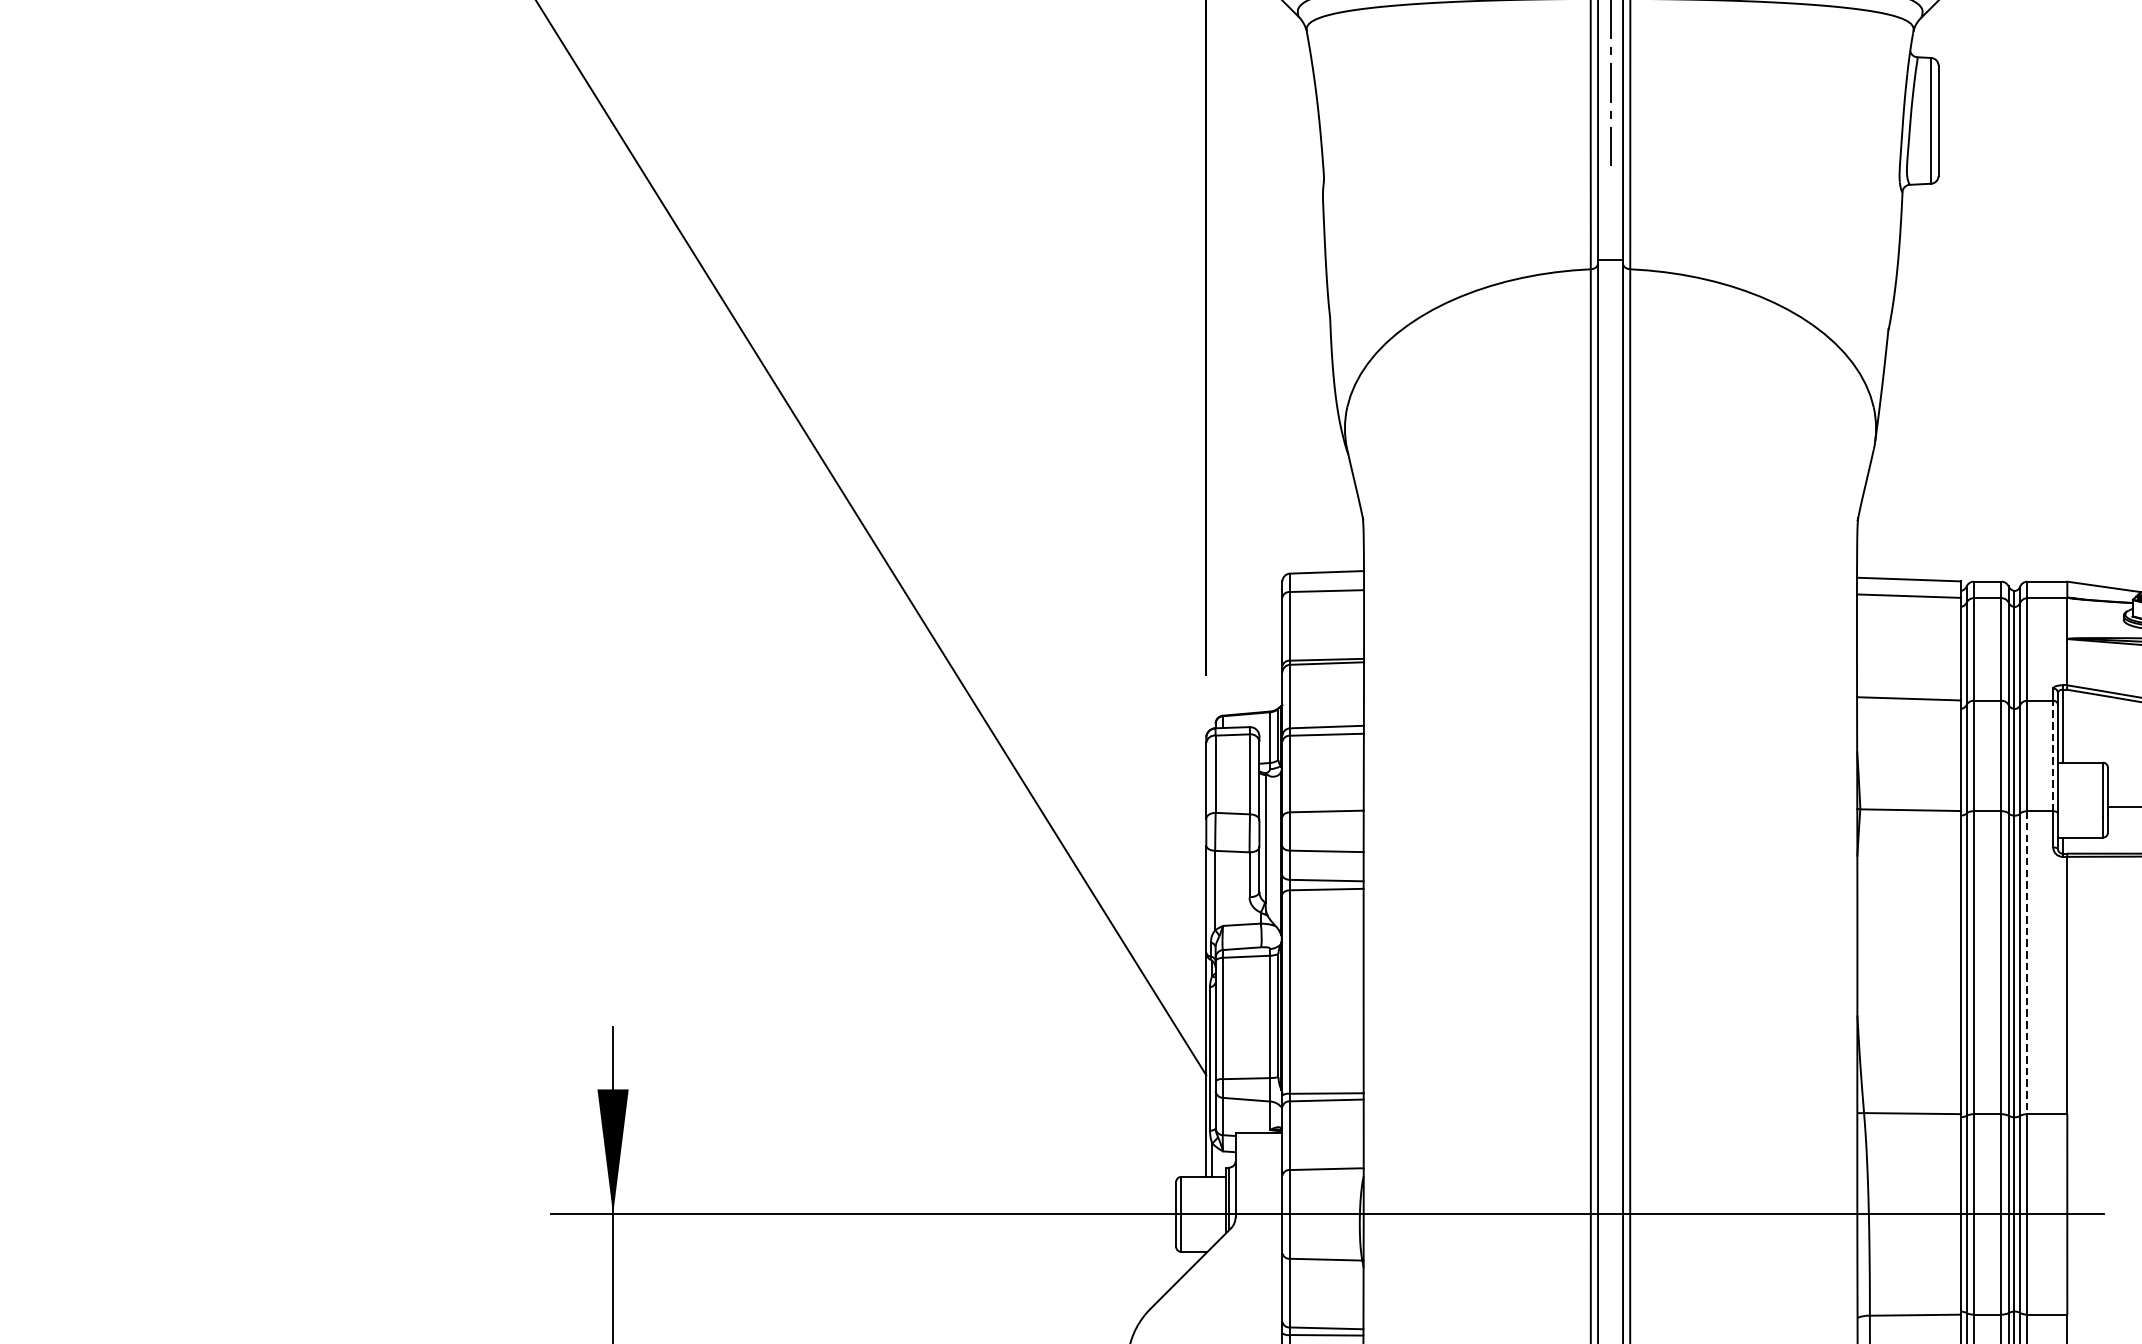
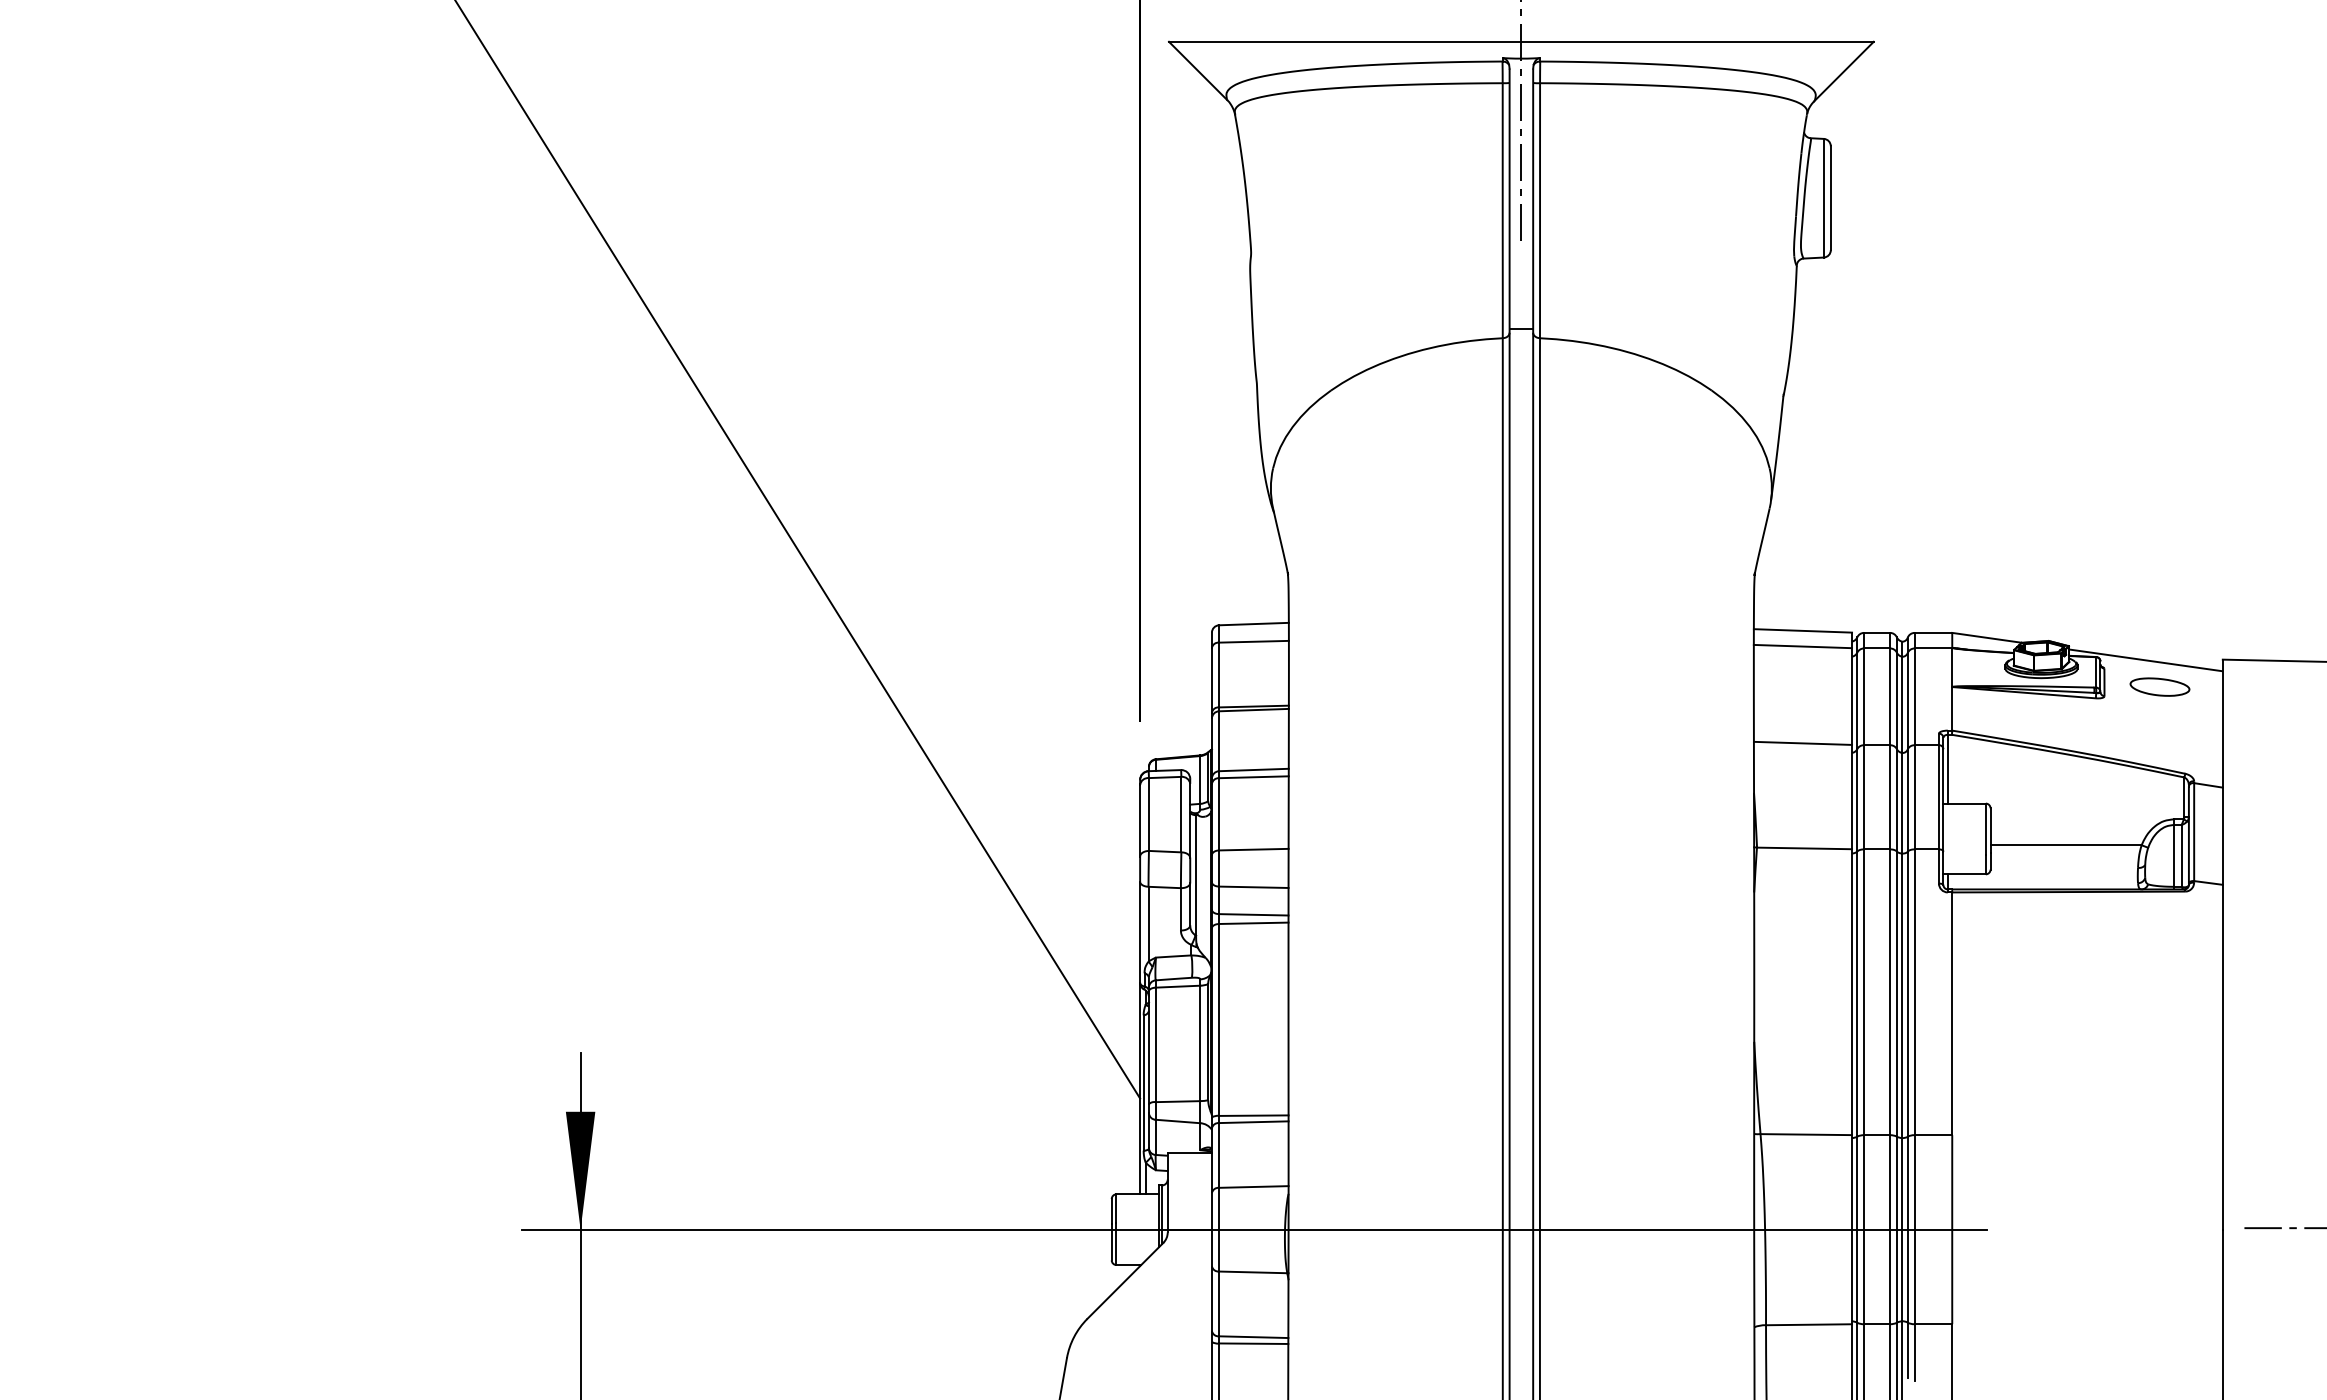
line: (2052, 755) -> (1938, 796), dashed -> solid
line: (2027, 962) -> (1914, 992), dashed -> solid

